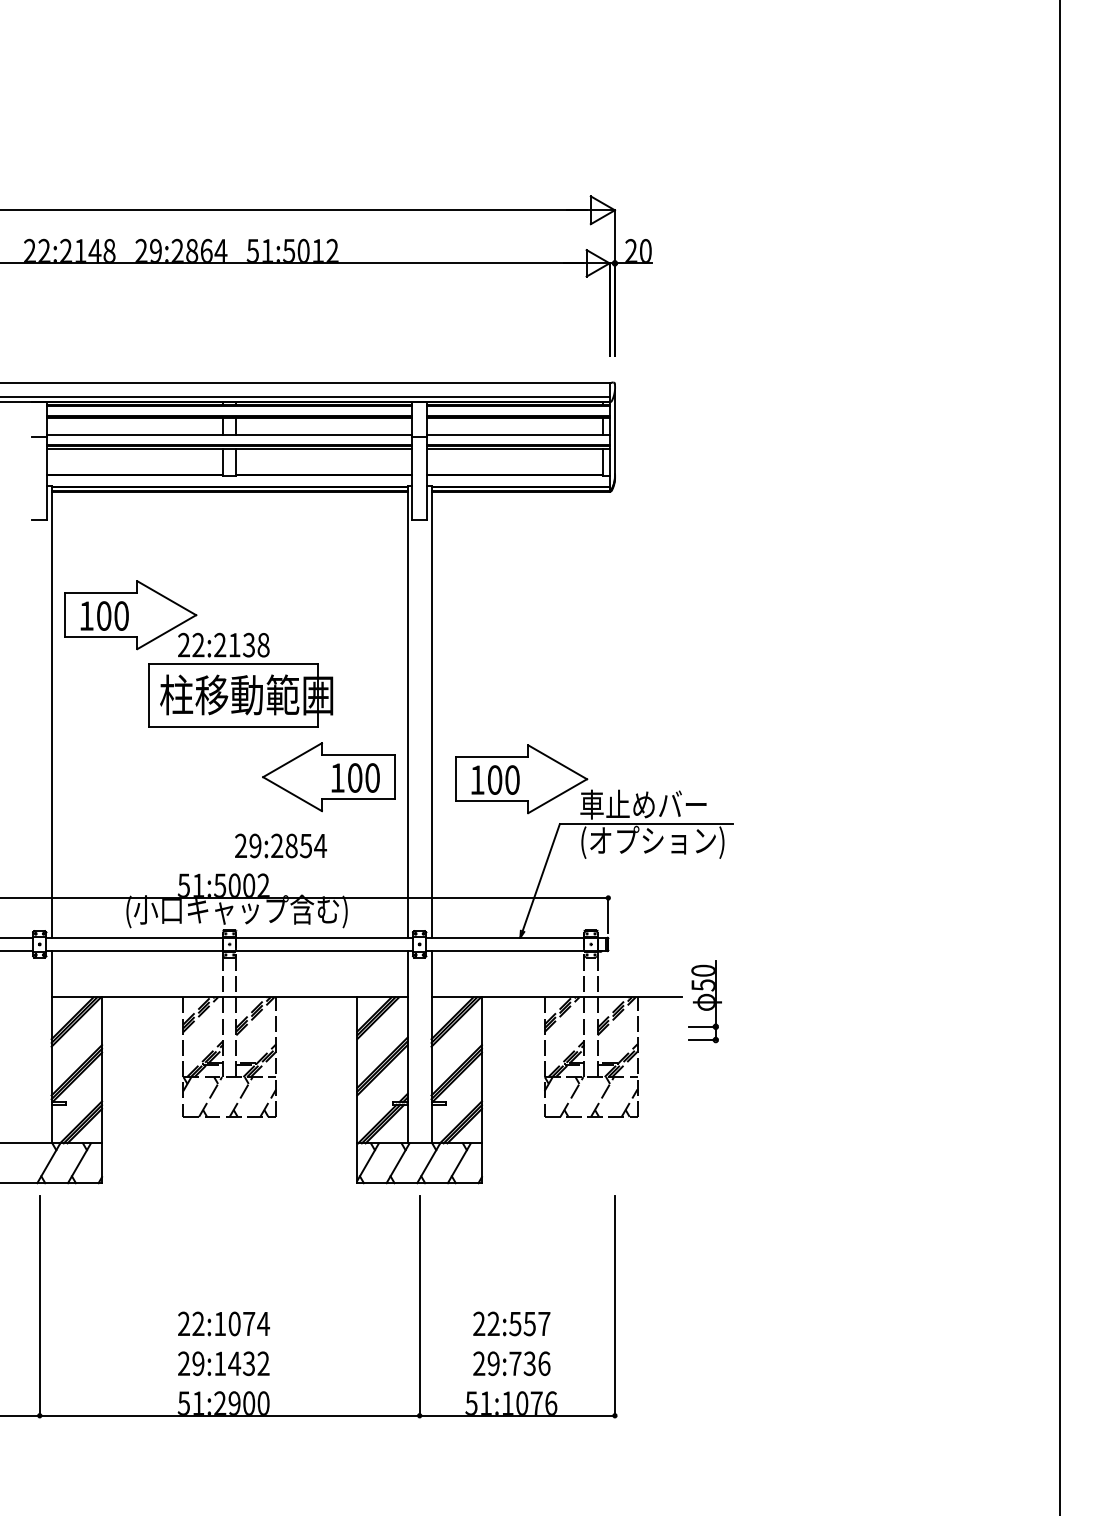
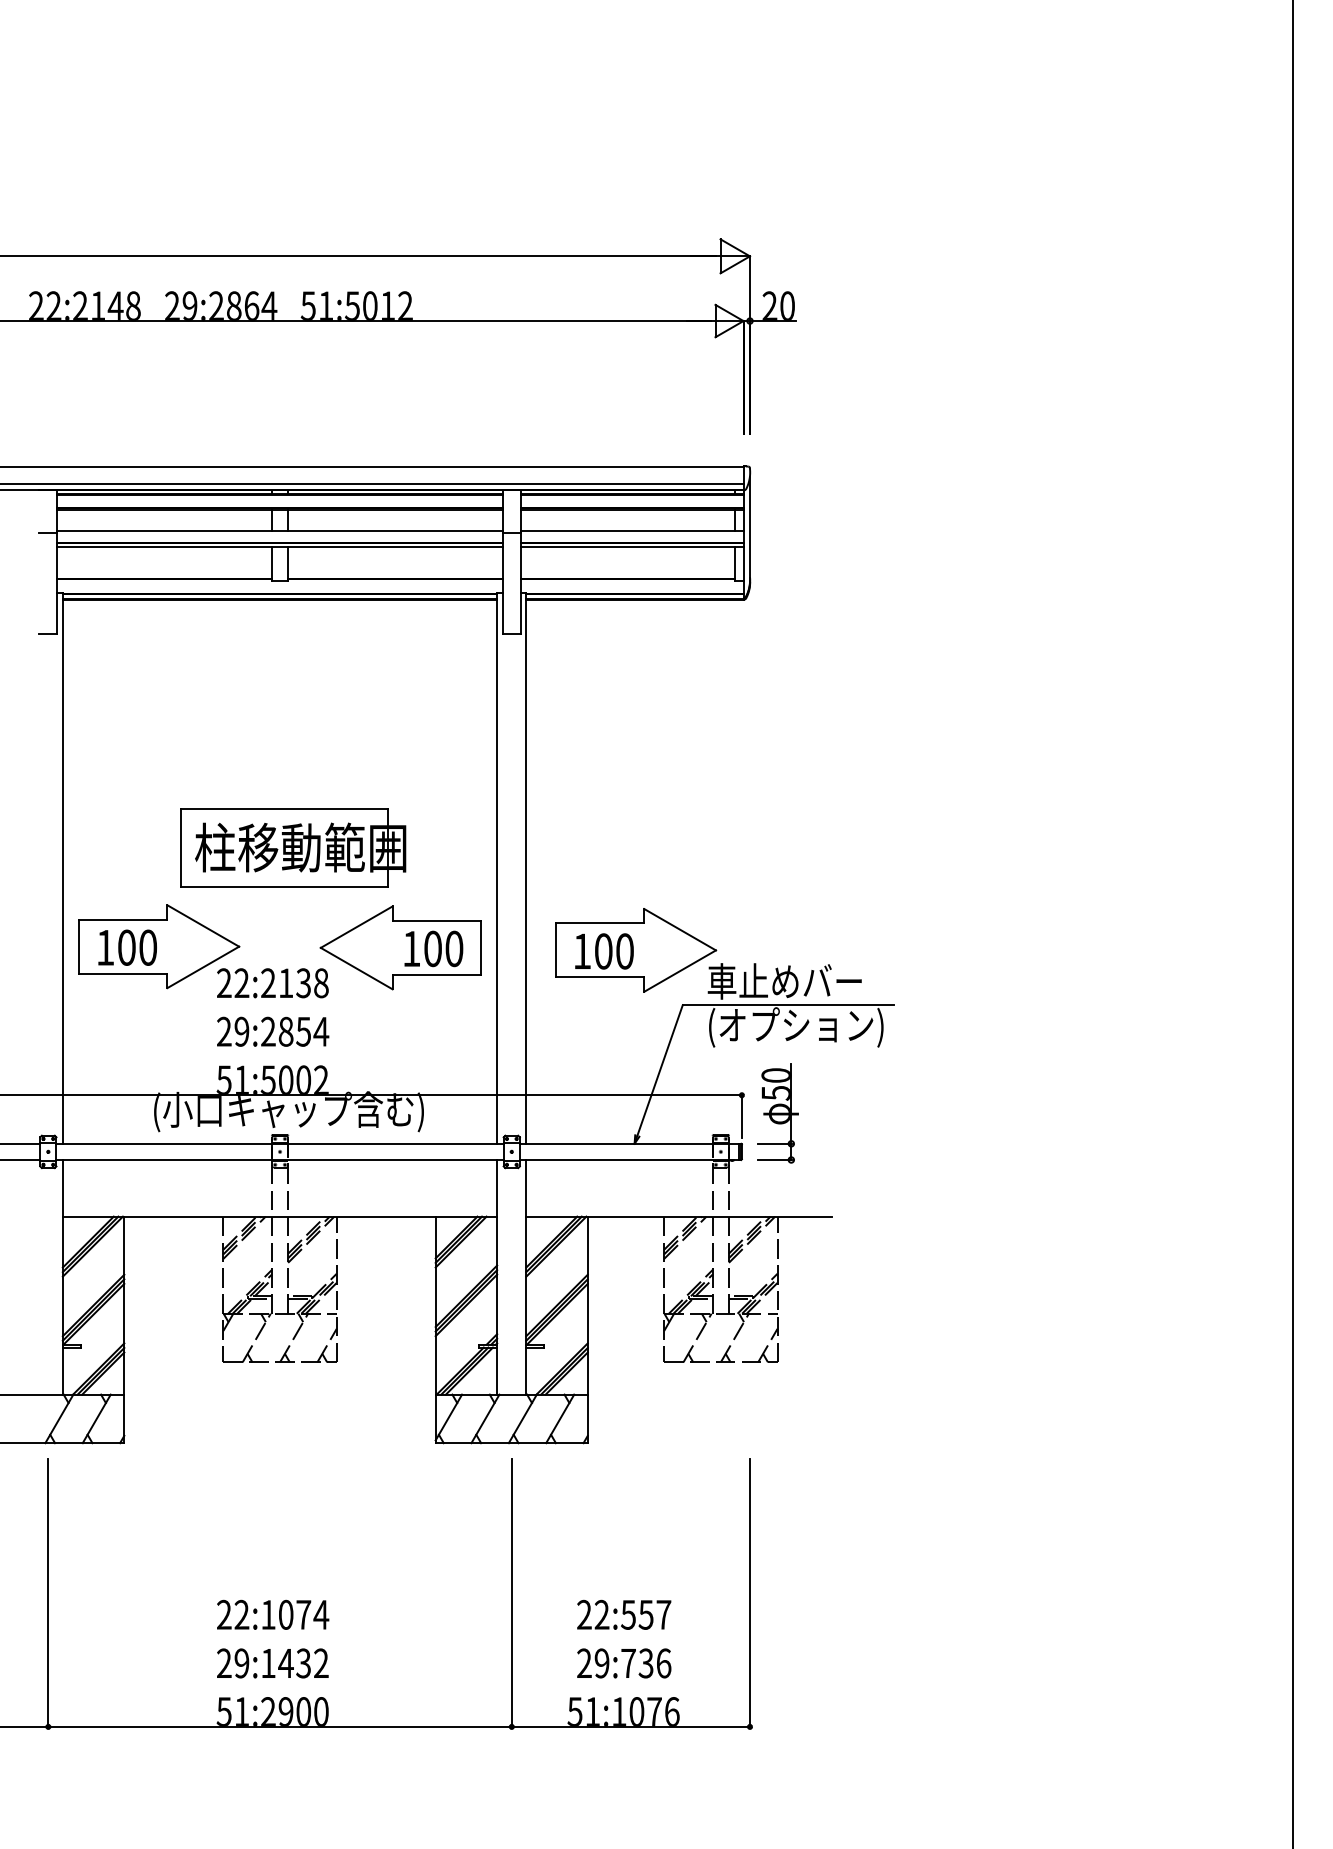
part: (166, 618) -> (202, 950), moved
text: (280, 845) -> (272, 1031), moved
part: (704, 1001) -> (777, 1112), moved

